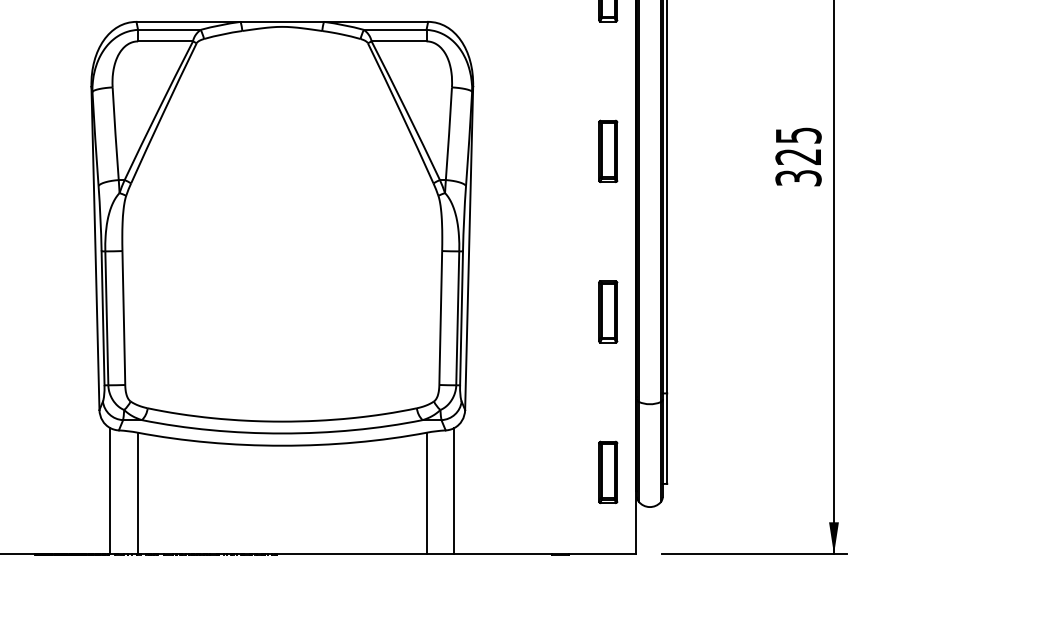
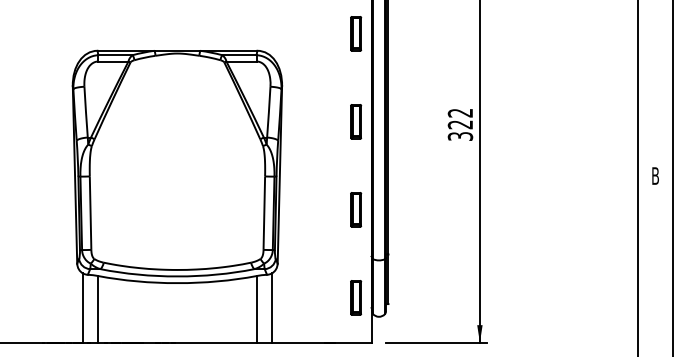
text: (798, 134) -> (460, 112), 325 -> 322

